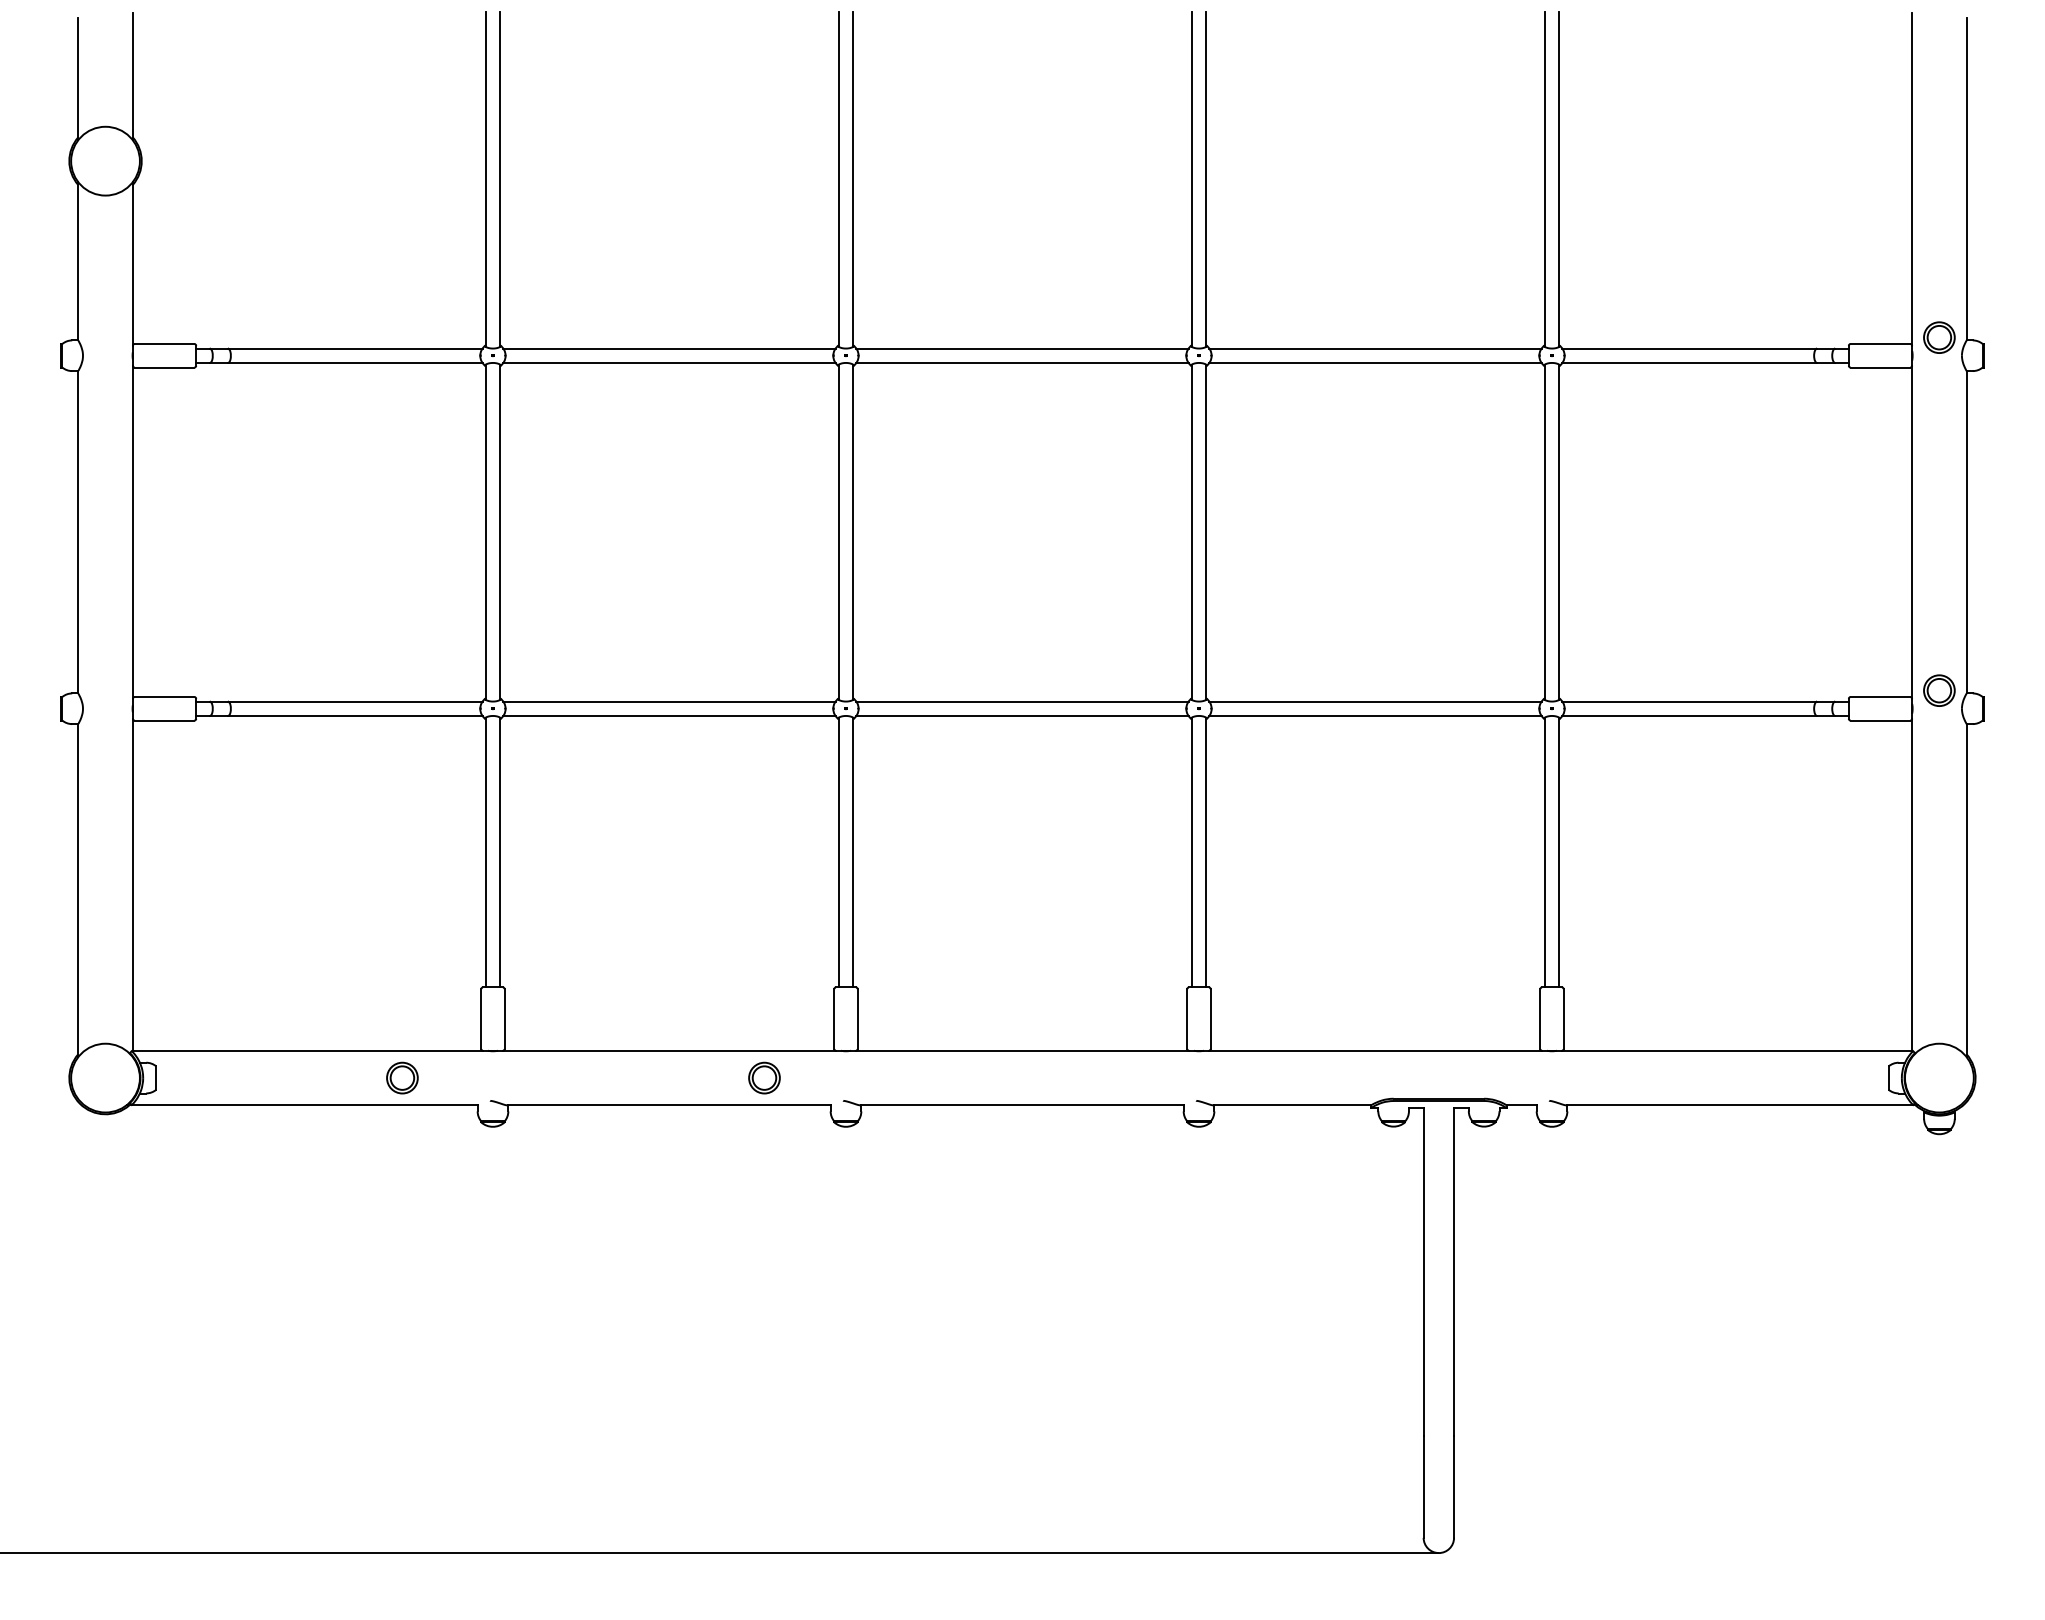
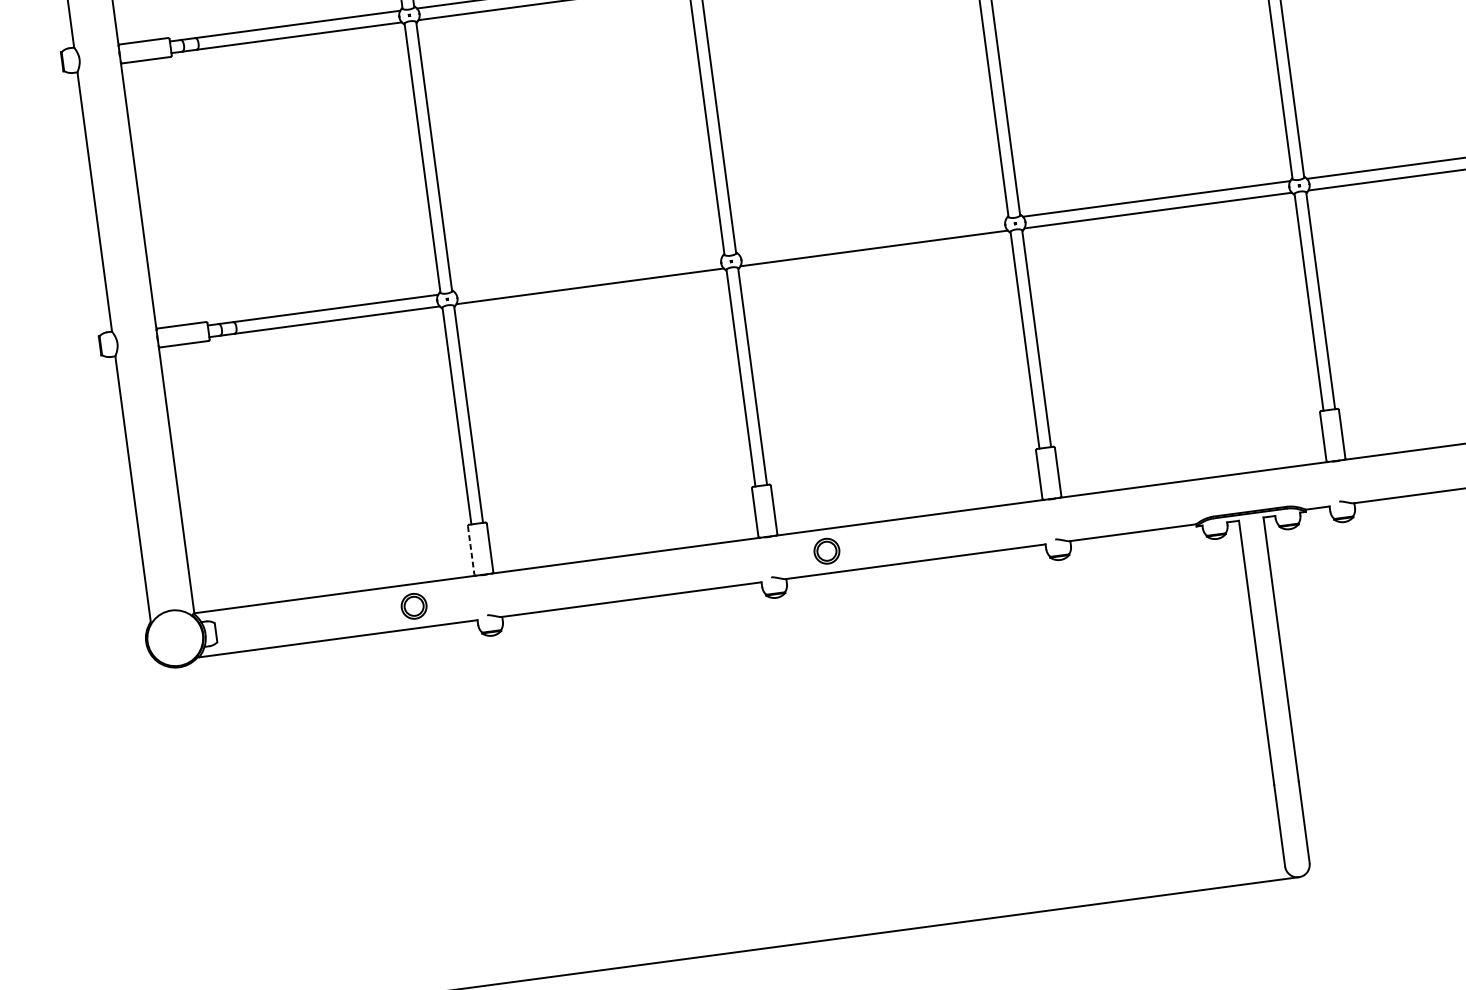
line: (669, 701) -> (588, 274), removed
line: (1022, 701) -> (872, 236), removed
line: (481, 1019) -> (471, 550), solid -> dashed
part: (764, 1077) -> (826, 550), moved

